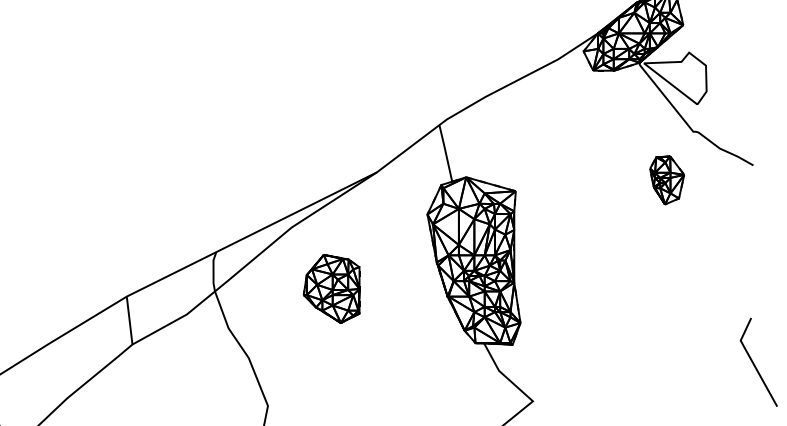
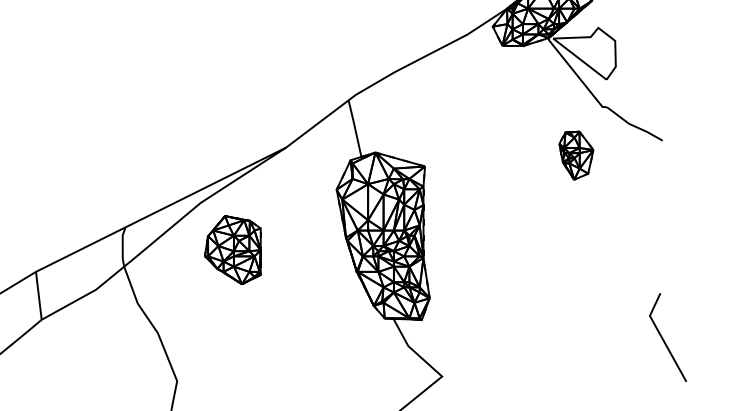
part: (331, 288) -> (232, 249), moved

